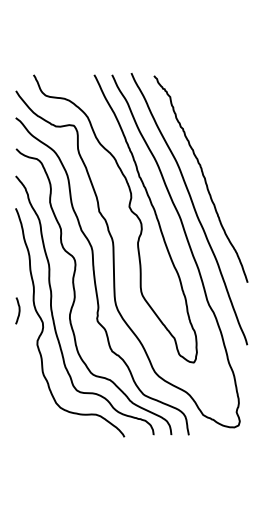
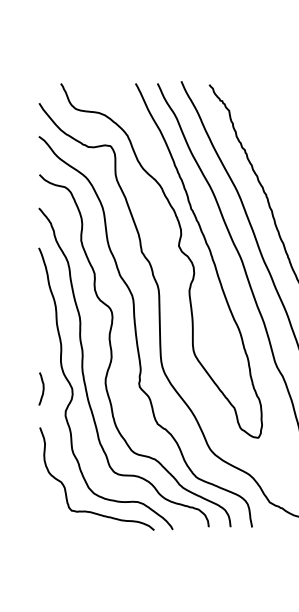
curve: (18, 310) -> (42, 388), moved
curve: (38, 405) -> (66, 490), added

